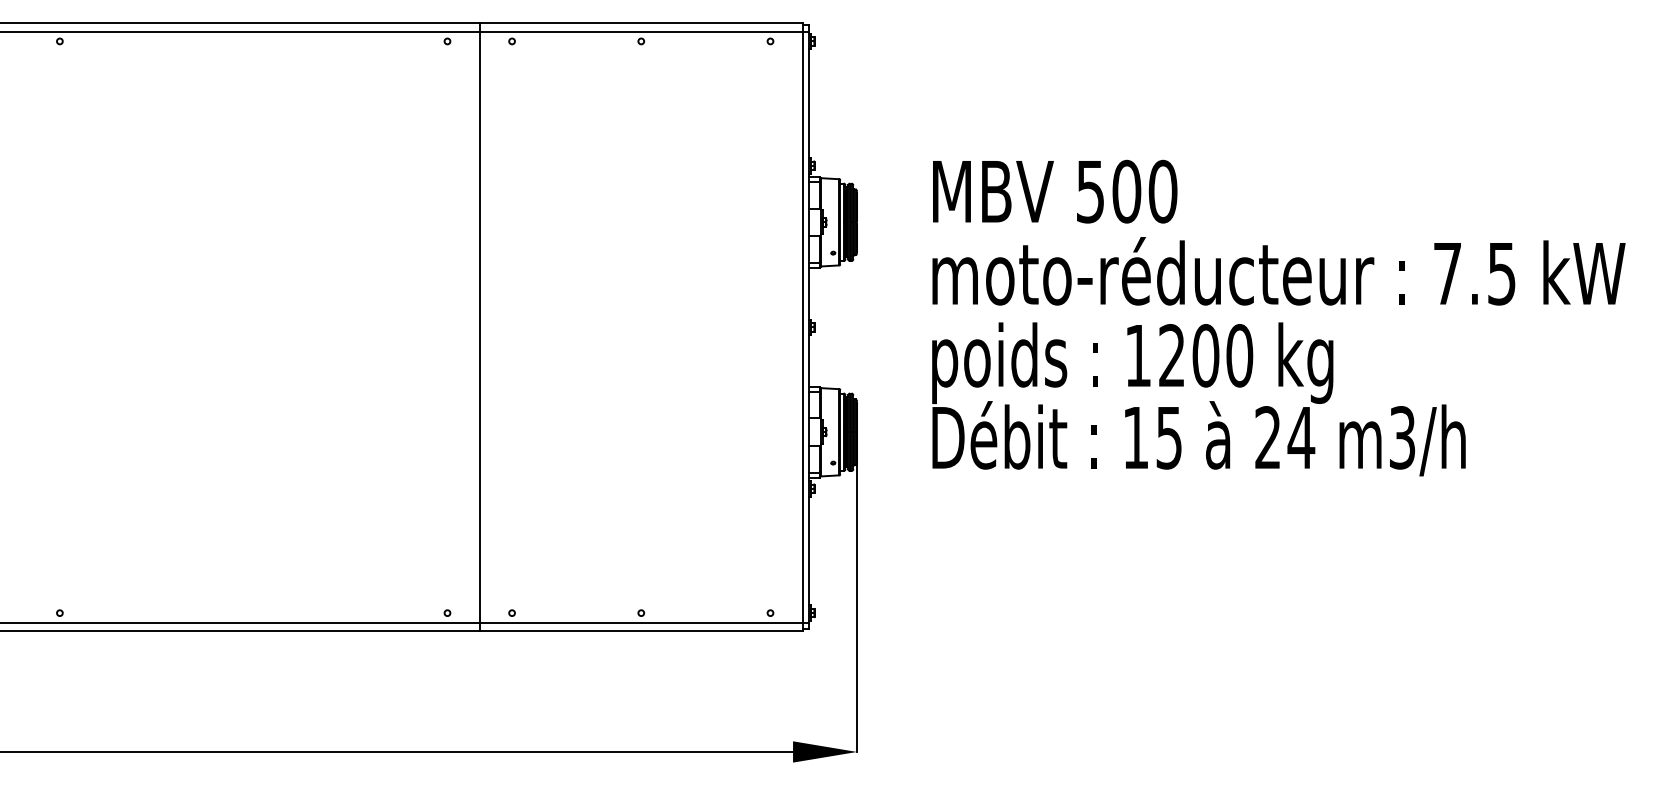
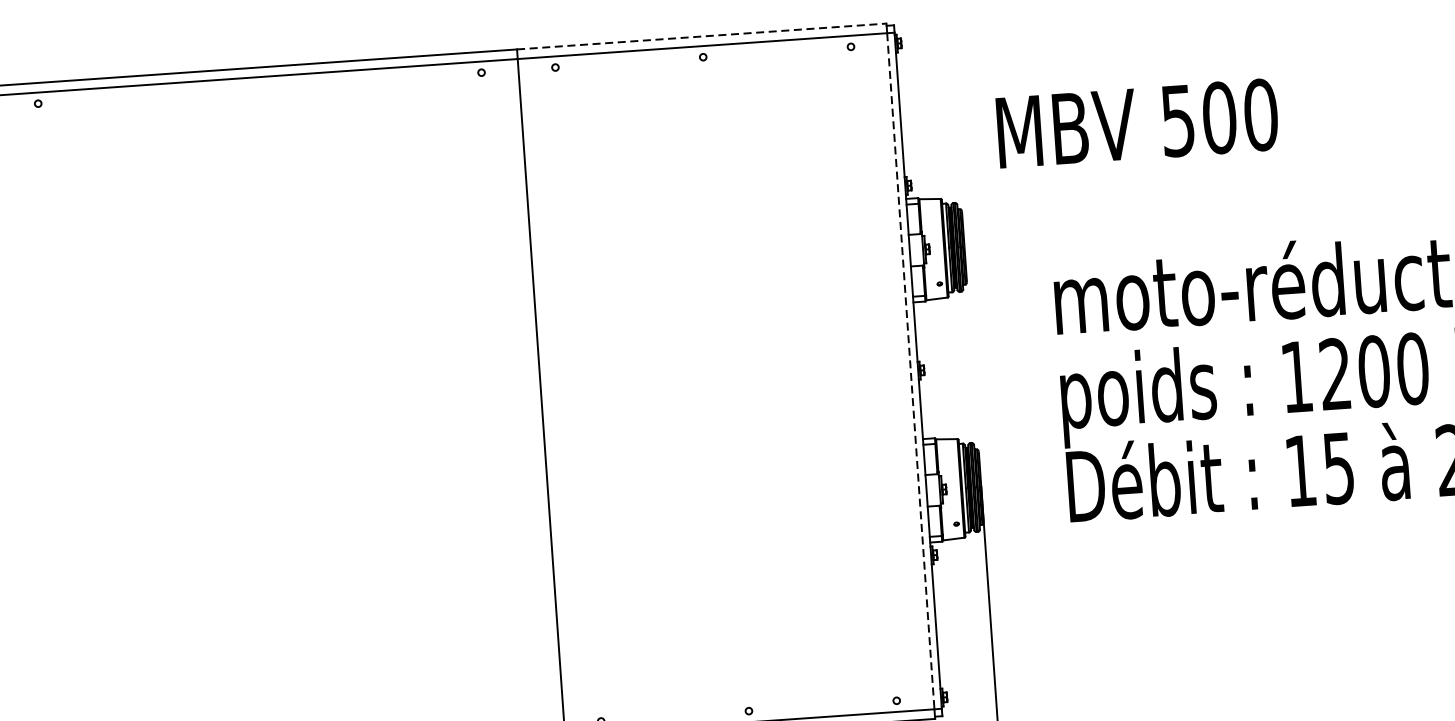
line: (641, 23) -> (702, 36), solid -> dashed
text: (1055, 191) -> (1137, 123), moved
line: (802, 327) -> (910, 371), solid -> dashed

